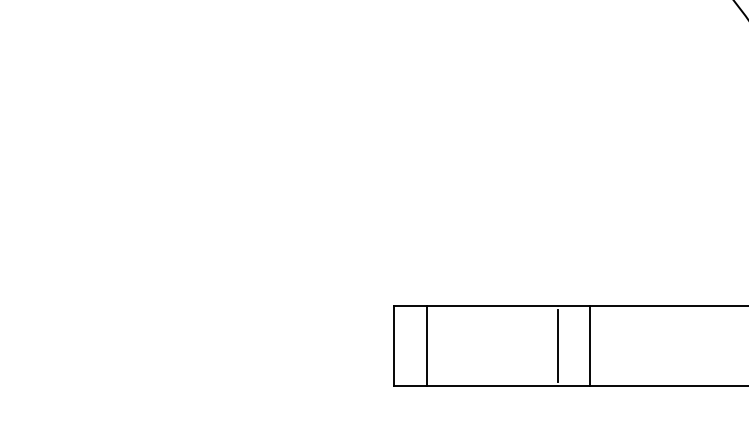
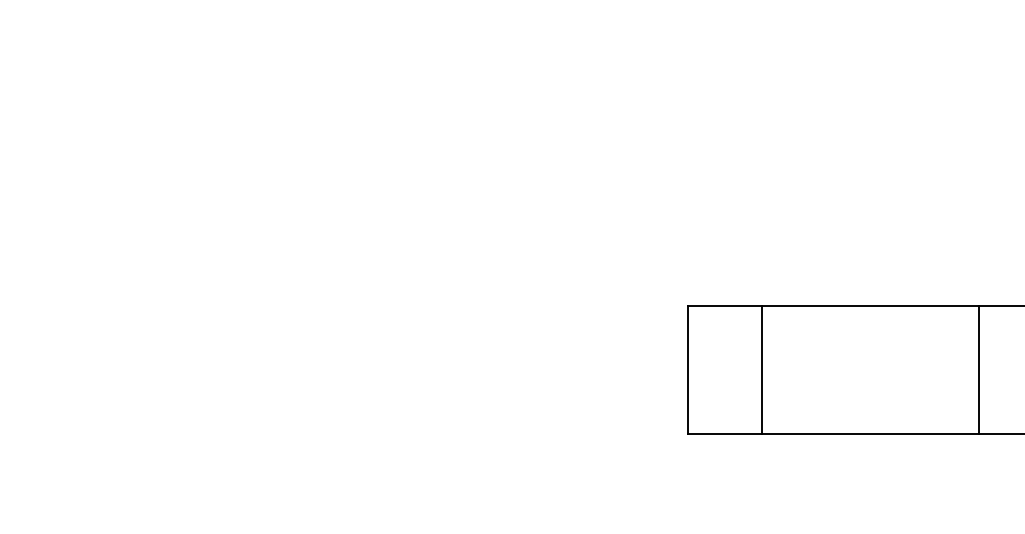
line: (427, 345) -> (762, 370), moved
line: (558, 345) -> (950, 370), removed
line: (590, 345) -> (979, 370), moved

